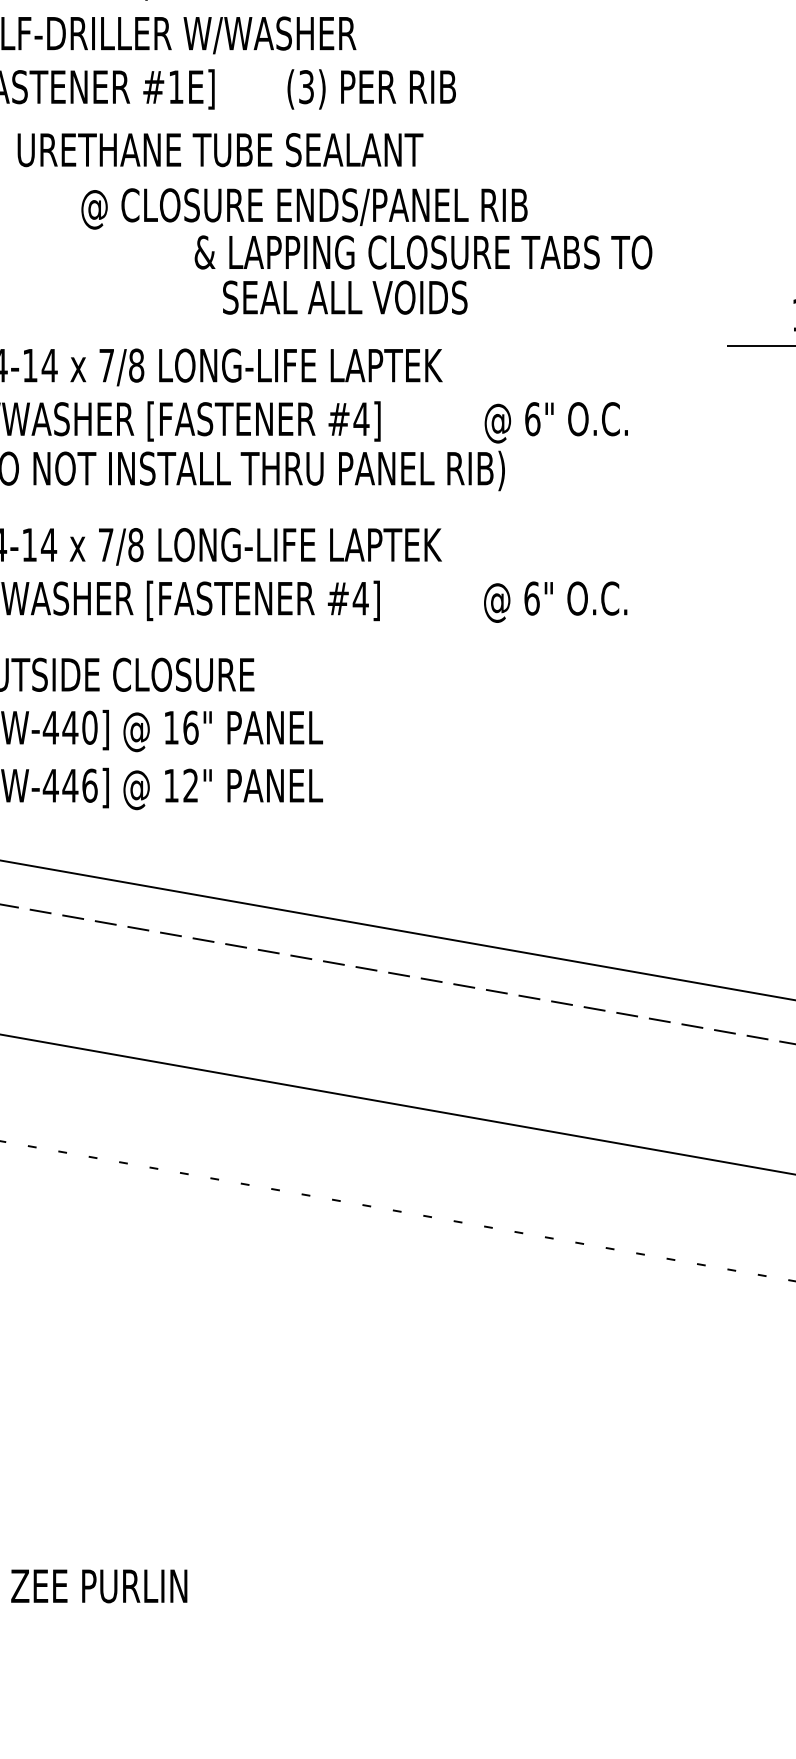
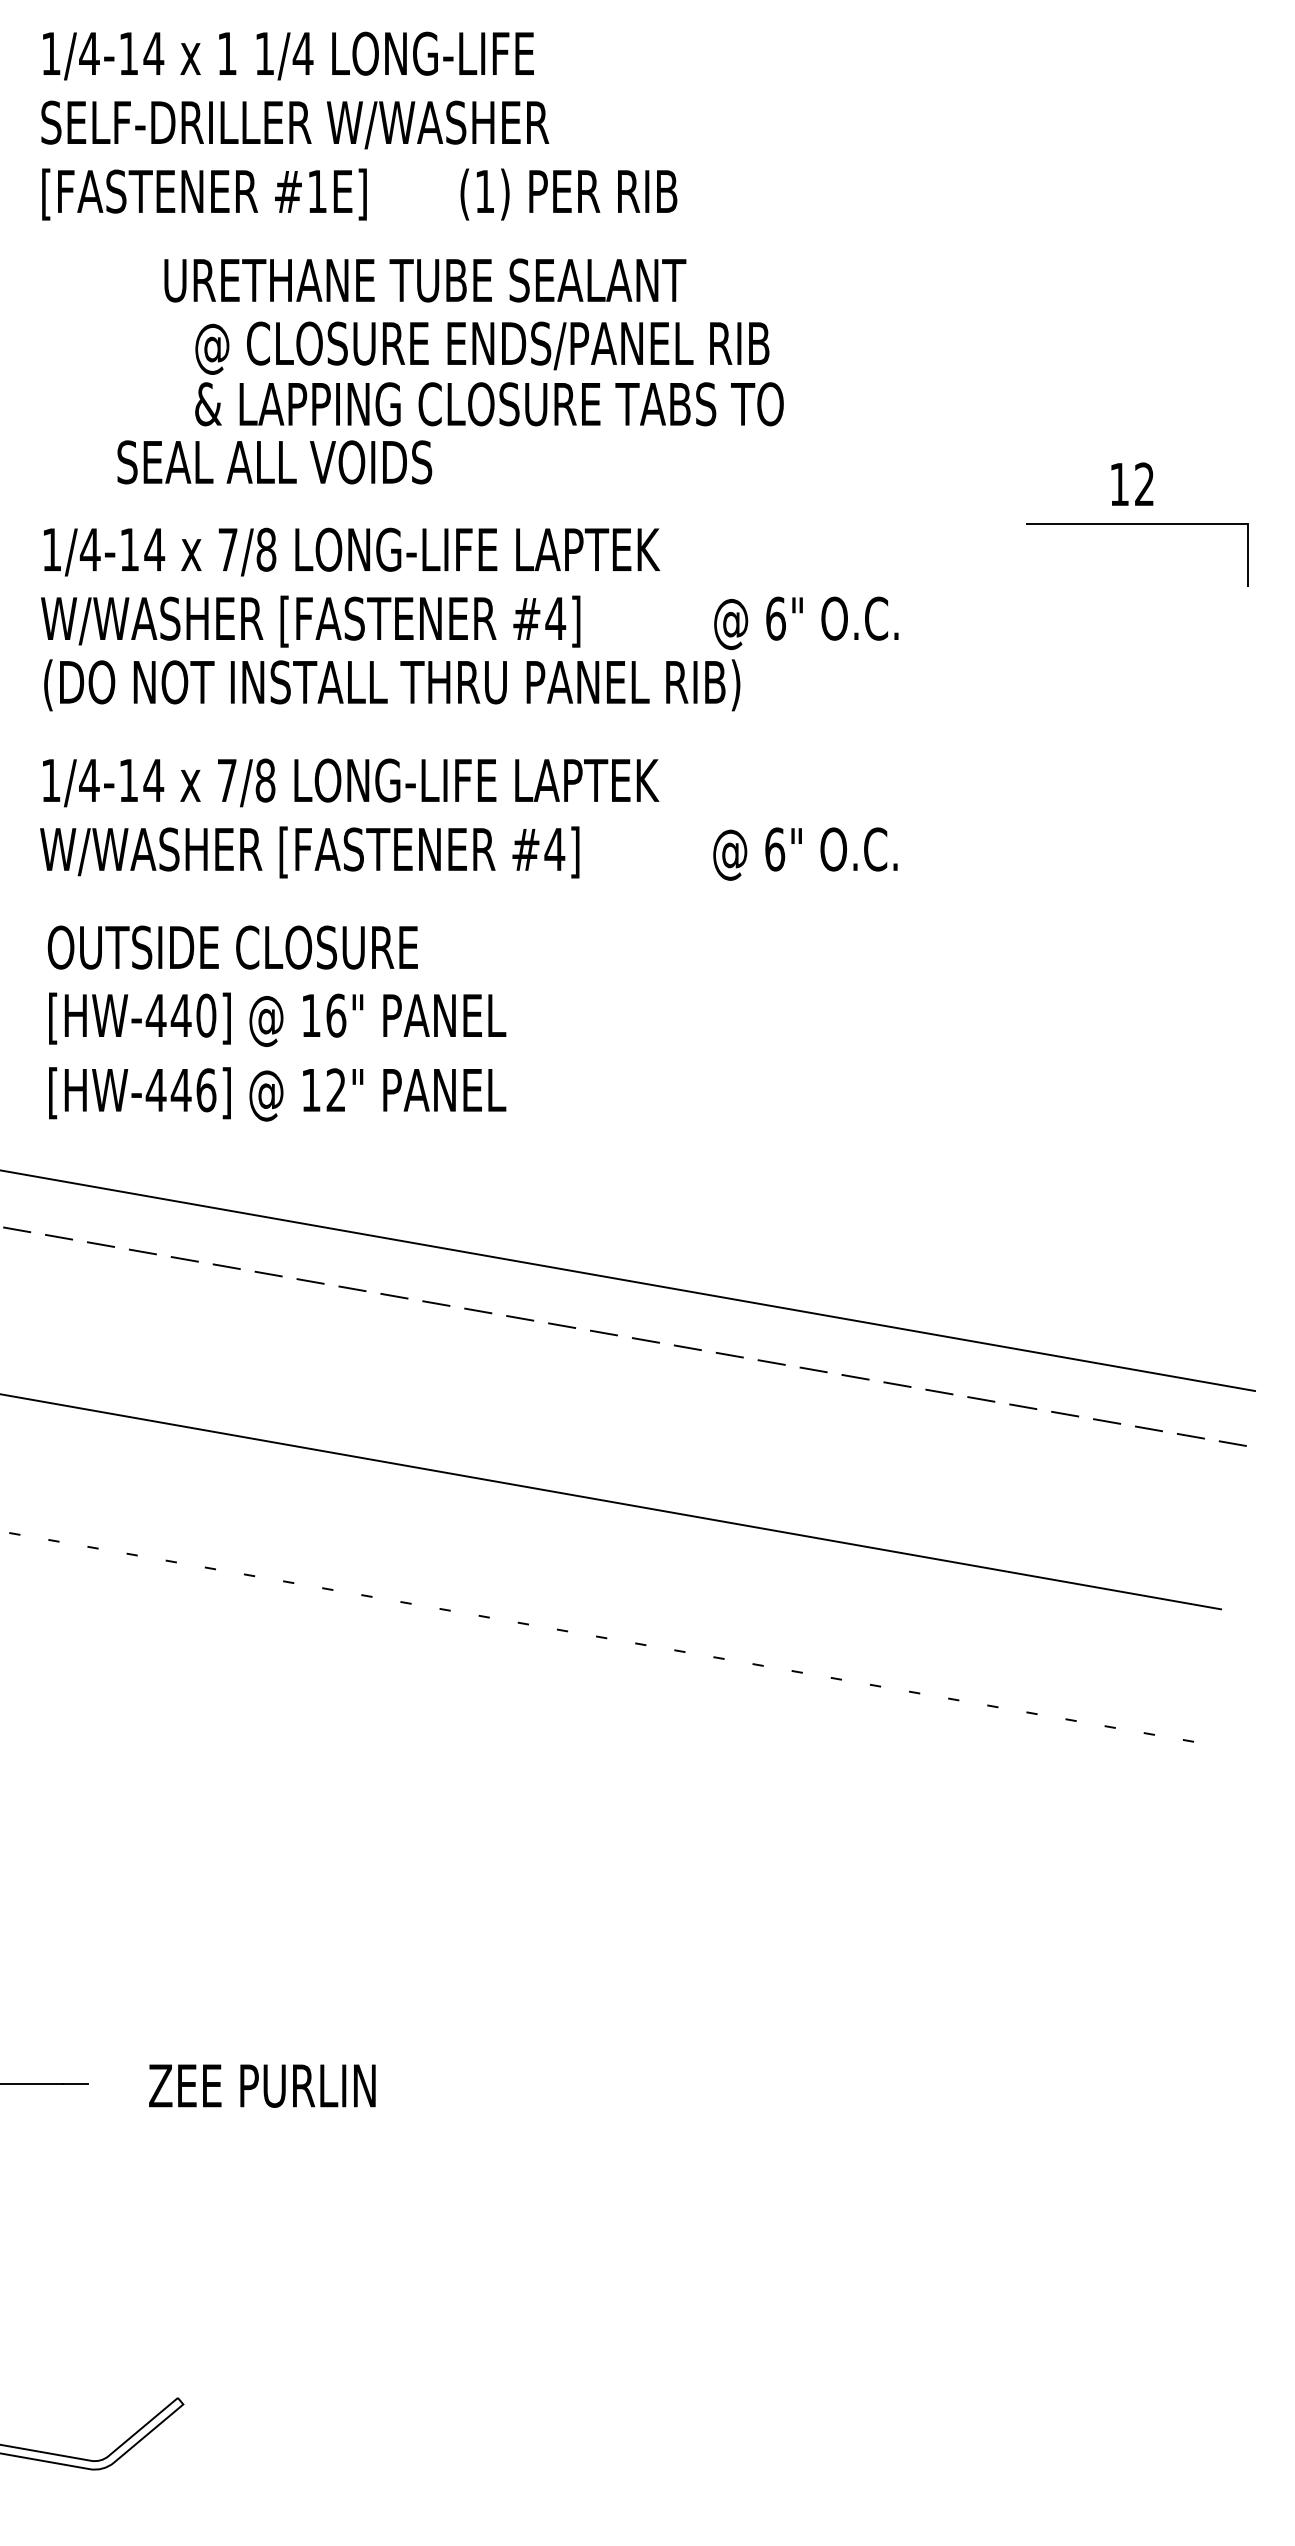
text: (306, 87) -> (484, 191), (3) -> (1)
text: (220, 150) -> (425, 280), moved
text: (423, 252) -> (489, 404), moved
text: (345, 297) -> (274, 462), moved
text: (99, 1585) -> (262, 2085), moved

